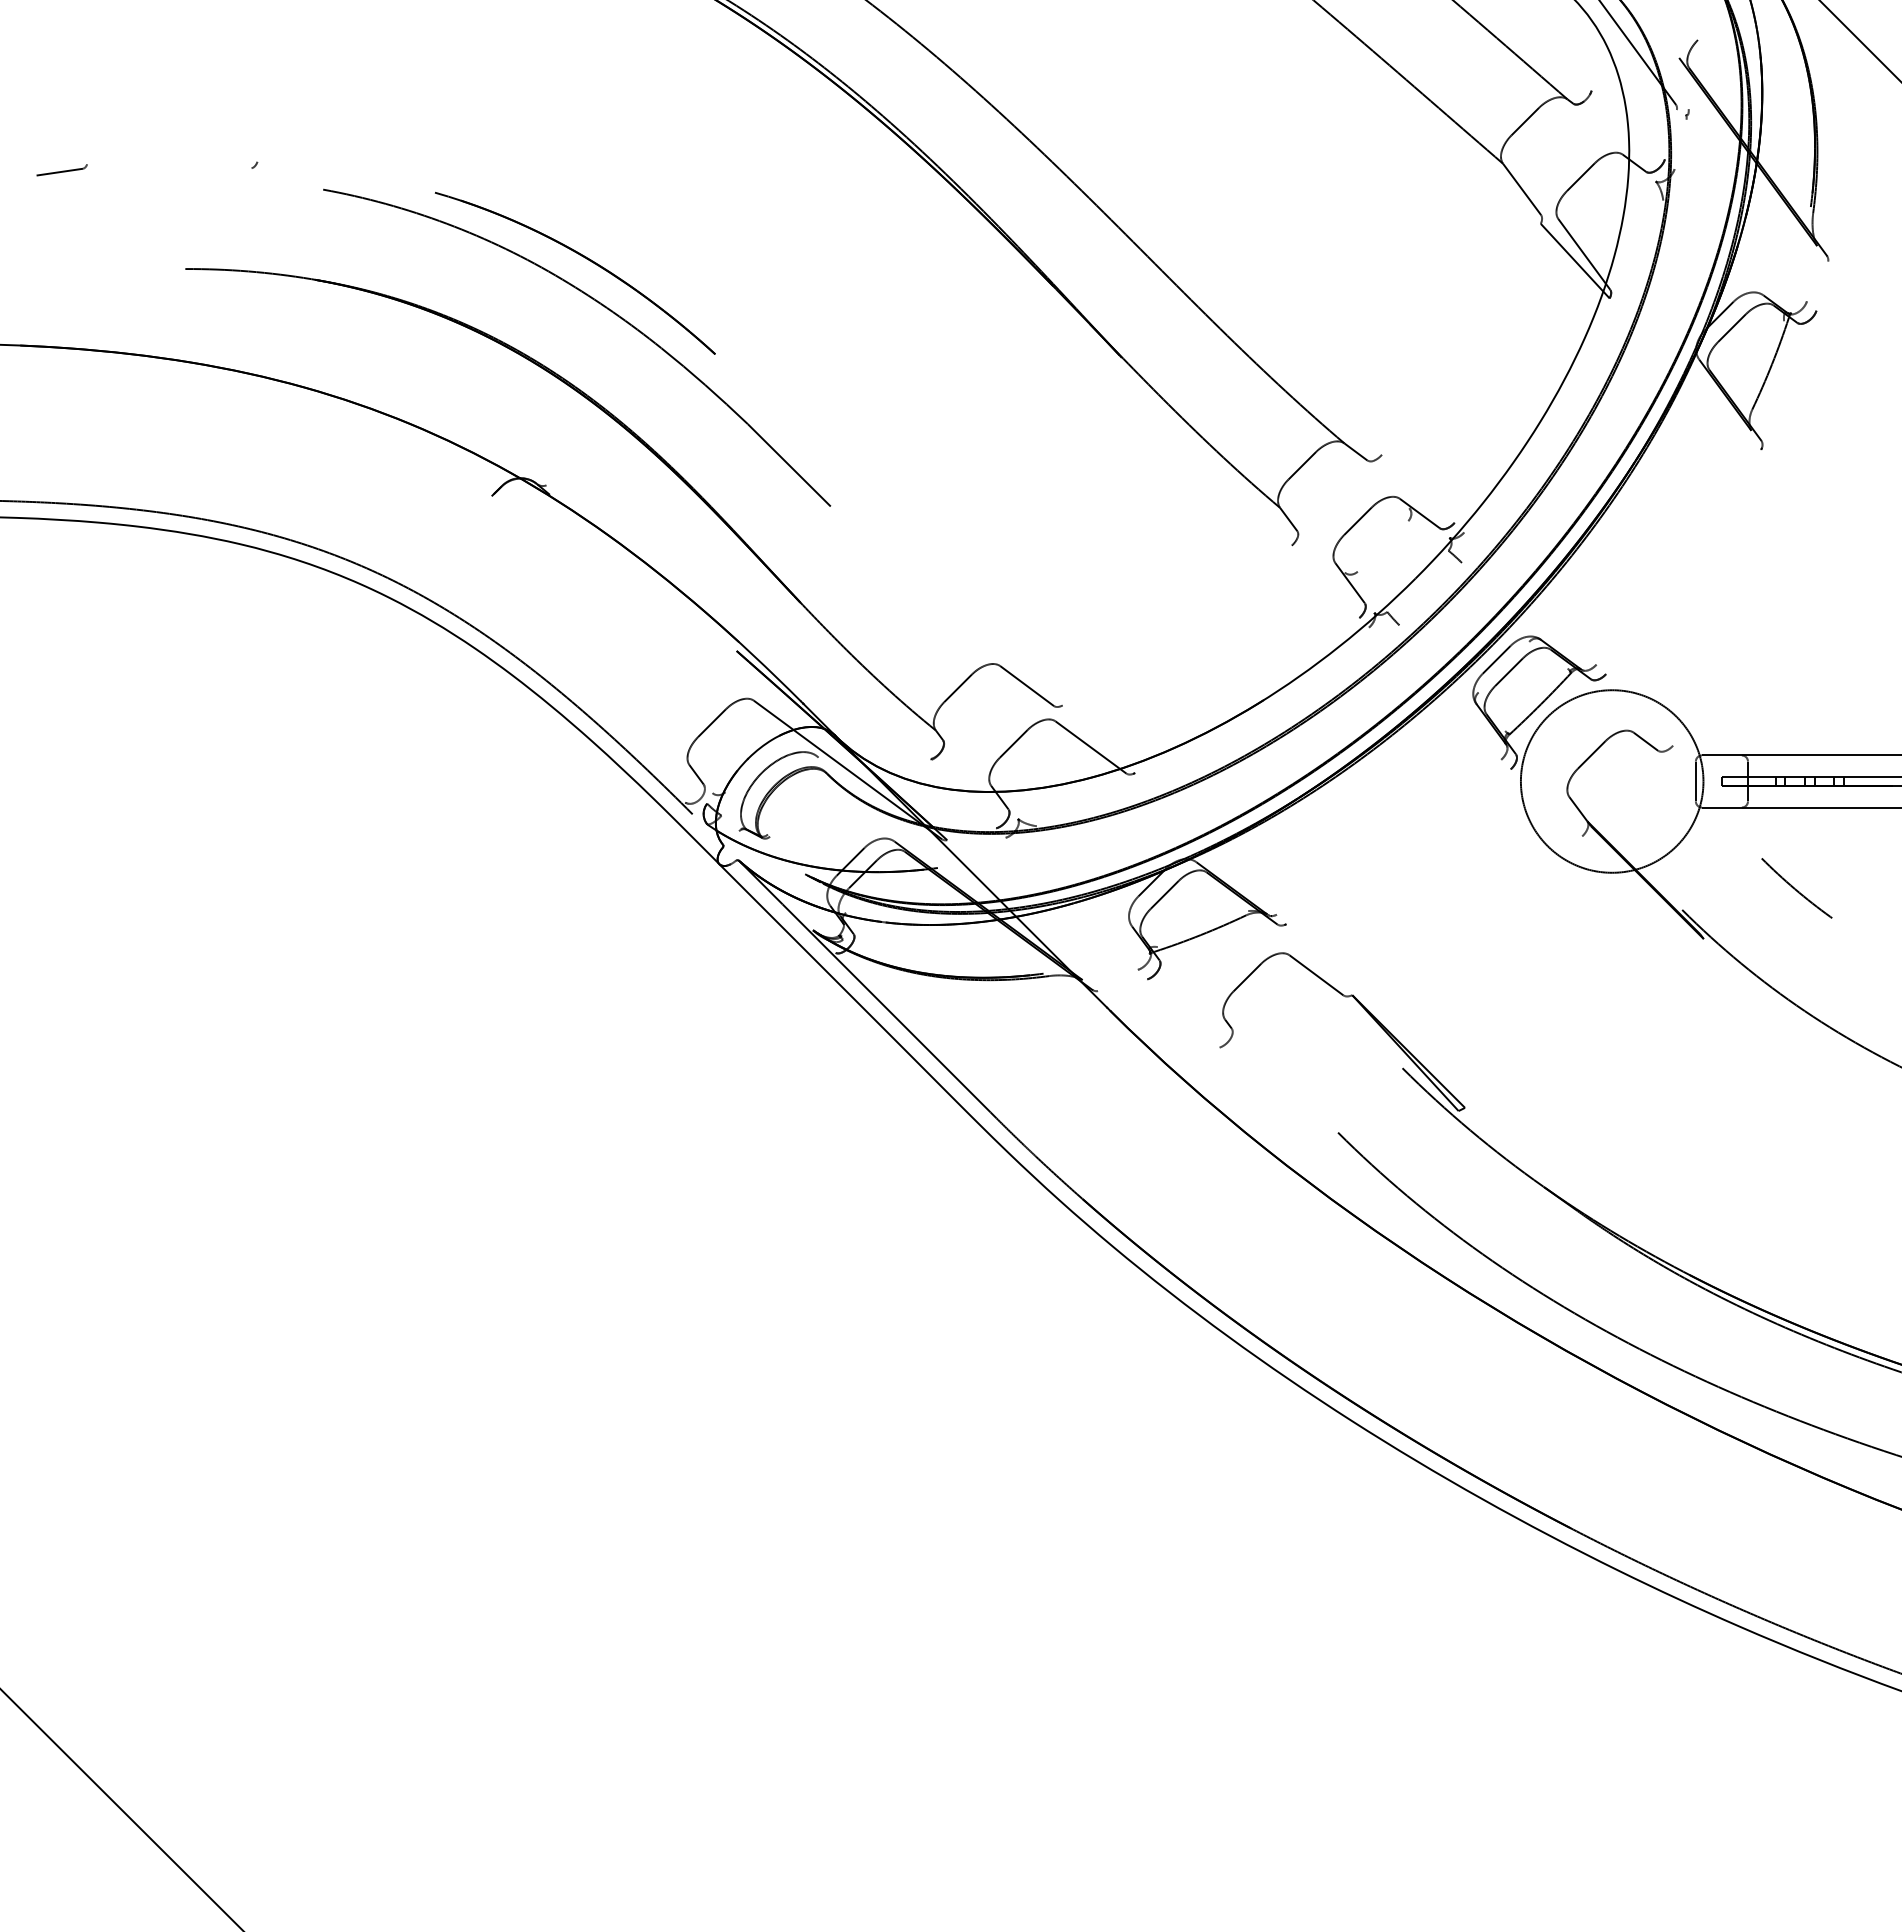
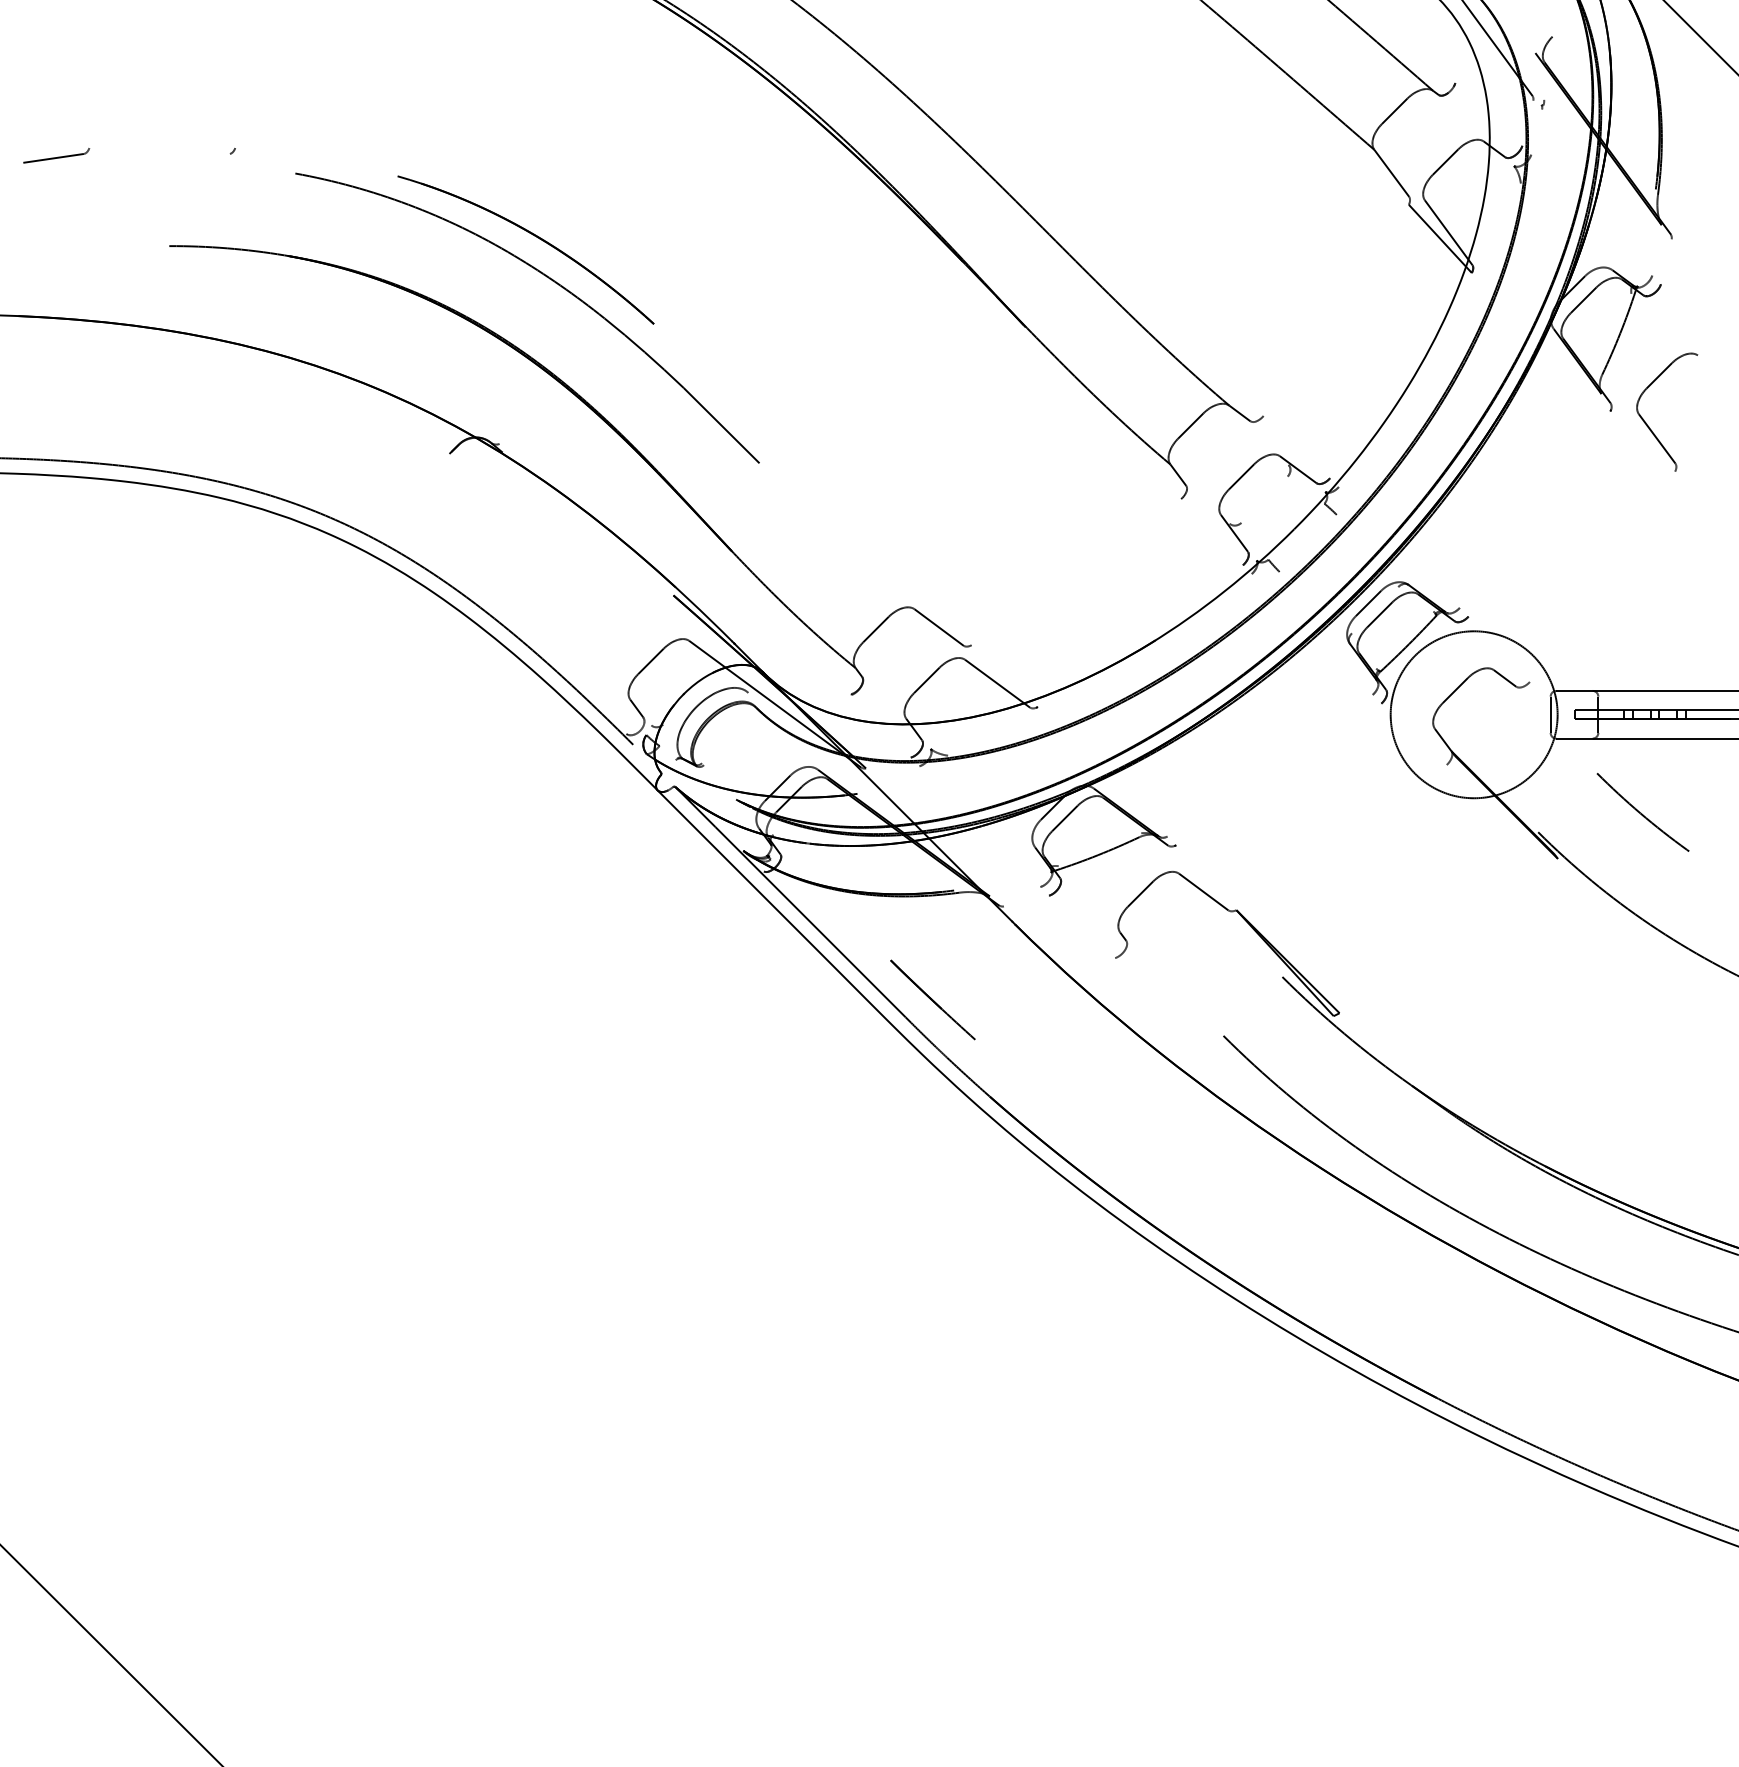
part: (61, 169) -> (56, 155), size x1.43
part: (1802, 464) -> (1648, 424), added
part: (1796, 888) -> (1642, 812), size x1.43
line: (1020, 1093) -> (933, 1000), added

